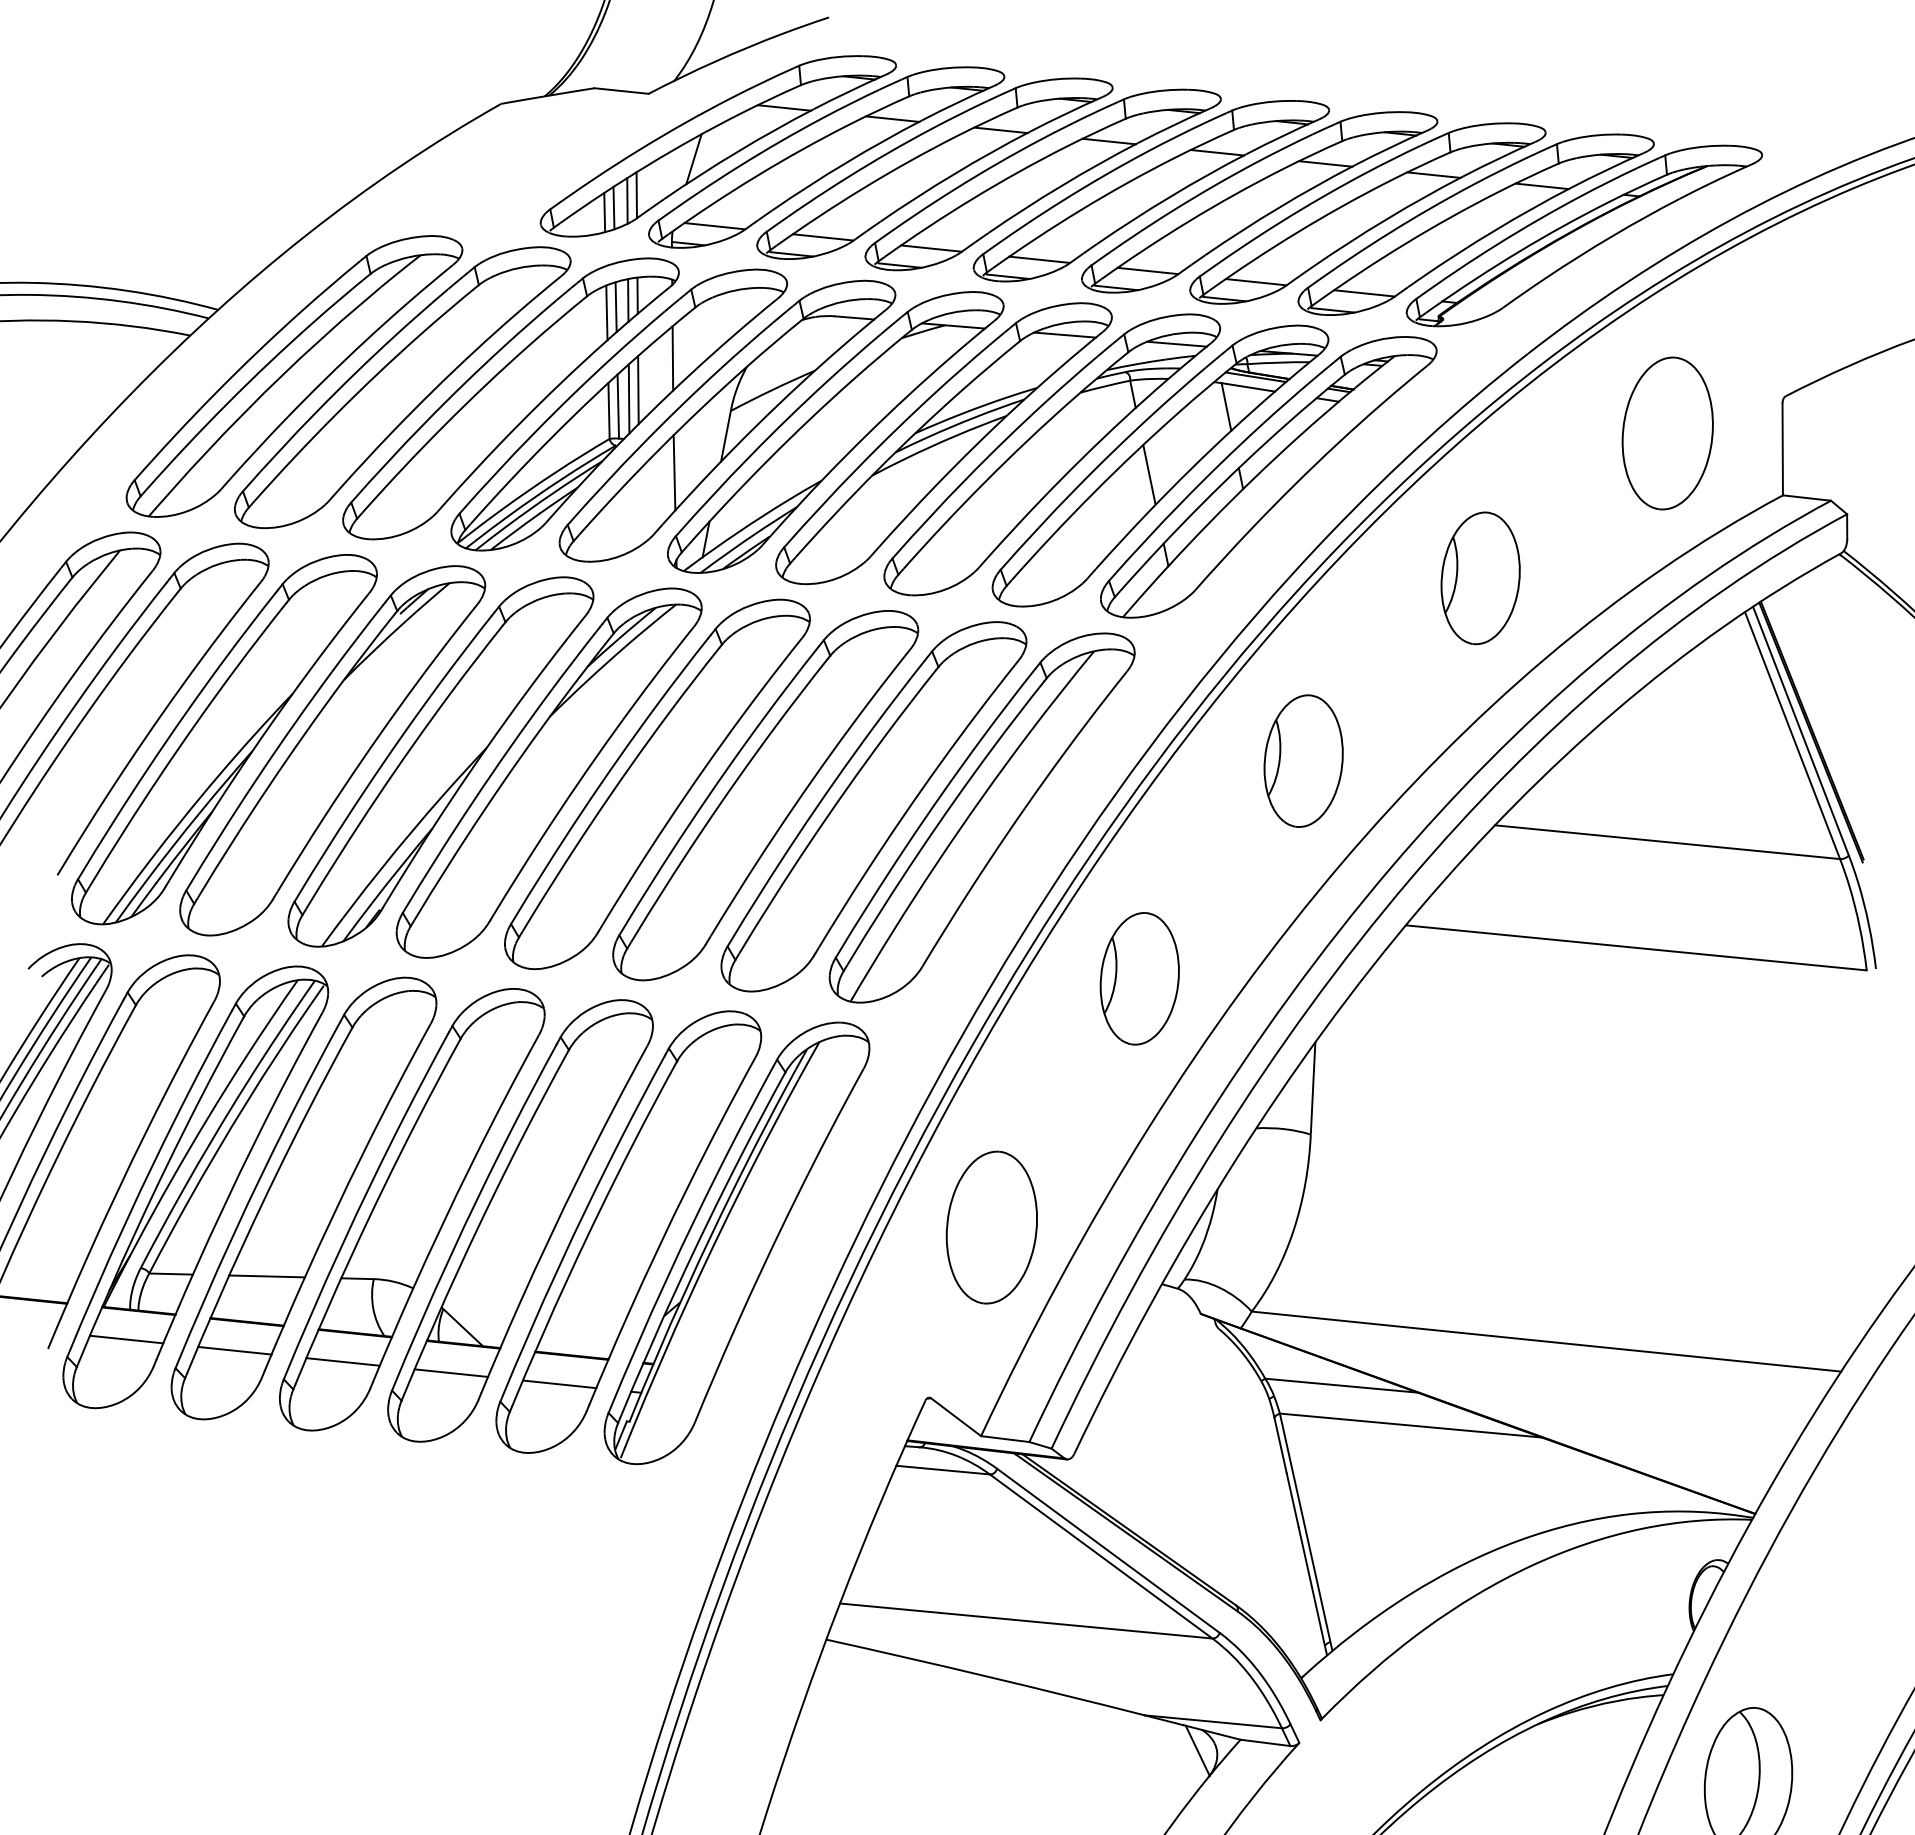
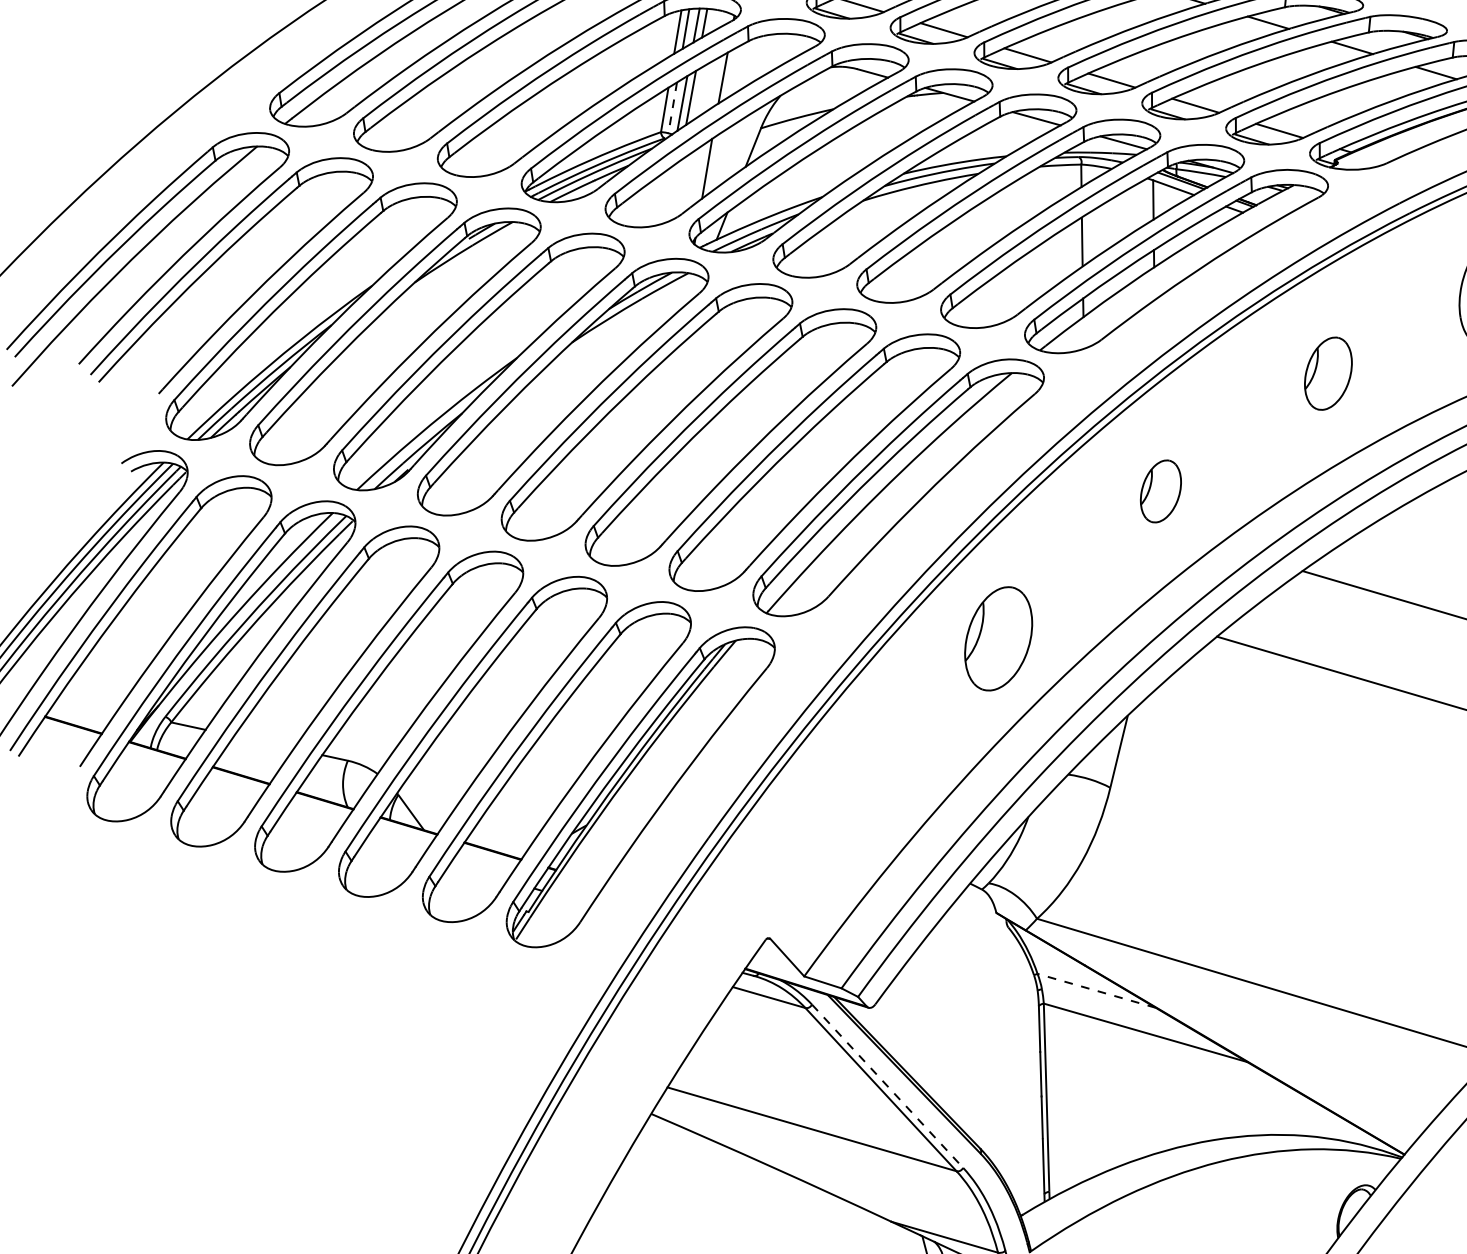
line: (618, 407) -> (672, 108), solid -> dashed
part: (1480, 578) -> (1328, 373), size x0.7
part: (1303, 760) -> (1160, 490), size x0.6
part: (991, 1227) -> (843, 813), removed
line: (267, 1276) -> (264, 742), removed
line: (126, 1339) -> (143, 771), removed
line: (234, 1350) -> (227, 796), removed
line: (342, 1361) -> (310, 821), removed
line: (451, 1372) -> (395, 846), removed
line: (559, 1384) -> (478, 872), removed
line: (1341, 1385) -> (1096, 990), solid -> dashed
line: (1108, 1551) -> (887, 1086), solid -> dashed

